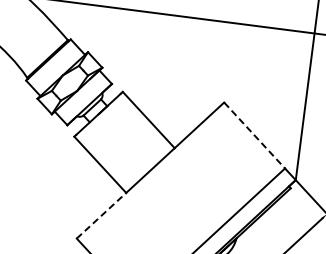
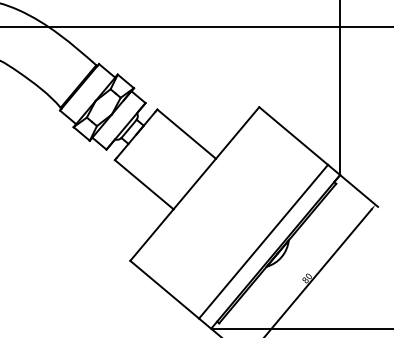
line: (254, 135) -> (293, 136), dashed -> solid
line: (101, 216) -> (151, 235), dashed -> solid

